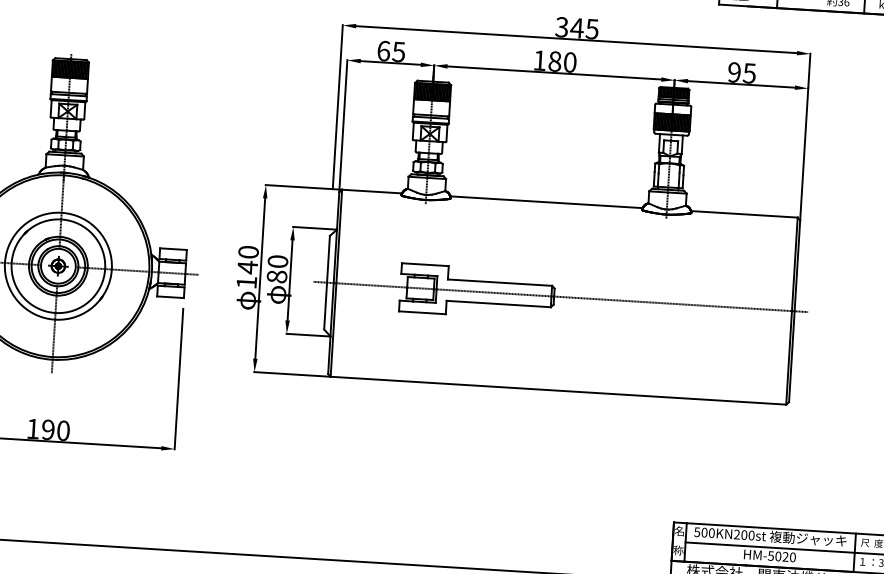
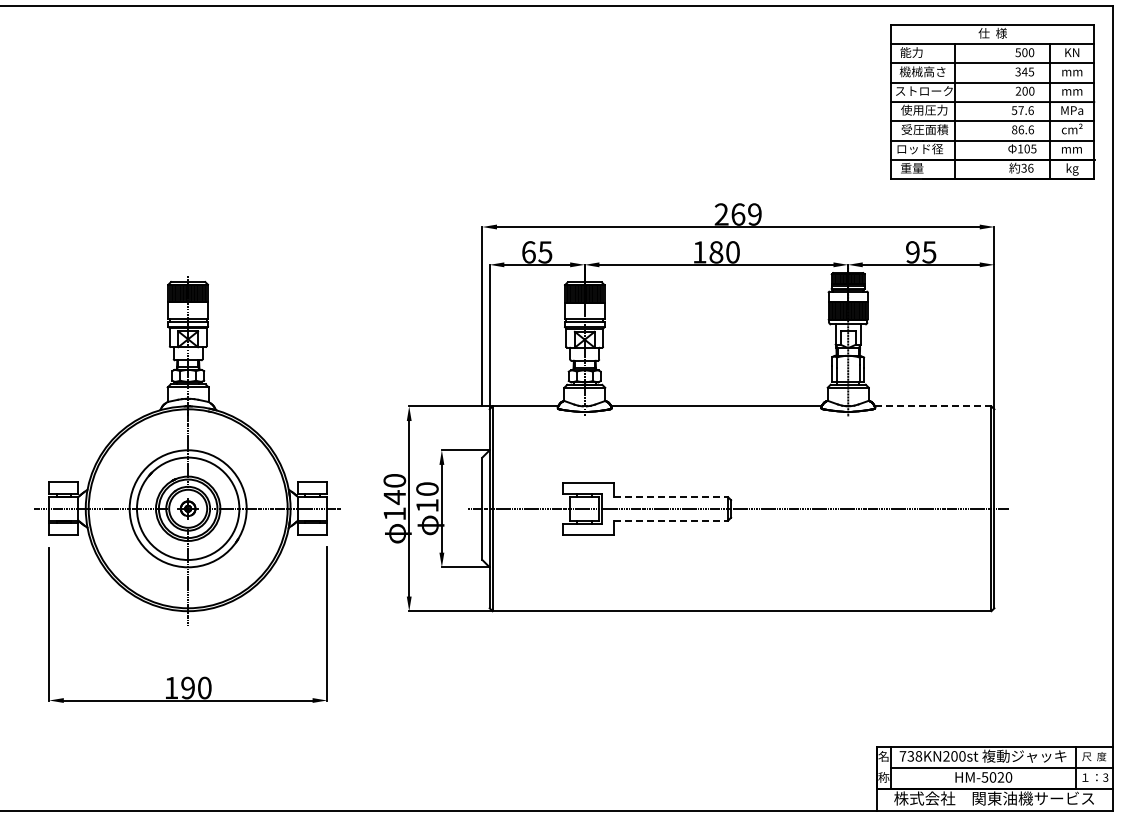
text: (576, 28) -> (737, 214), 345 -> 269
line: (744, 214) -> (933, 406), solid -> dashed
text: (277, 276) -> (427, 505), 80 -> 10
line: (500, 282) -> (671, 497), solid -> dashed
line: (499, 303) -> (671, 520), solid -> dashed
text: (704, 532) -> (910, 756), 500KN200st -> 738KN200st

